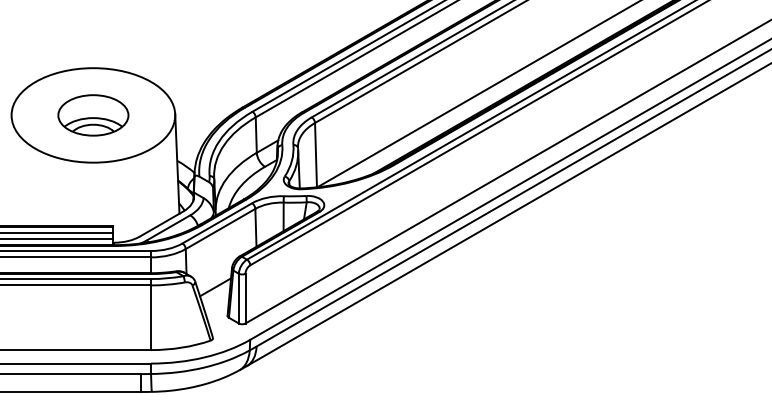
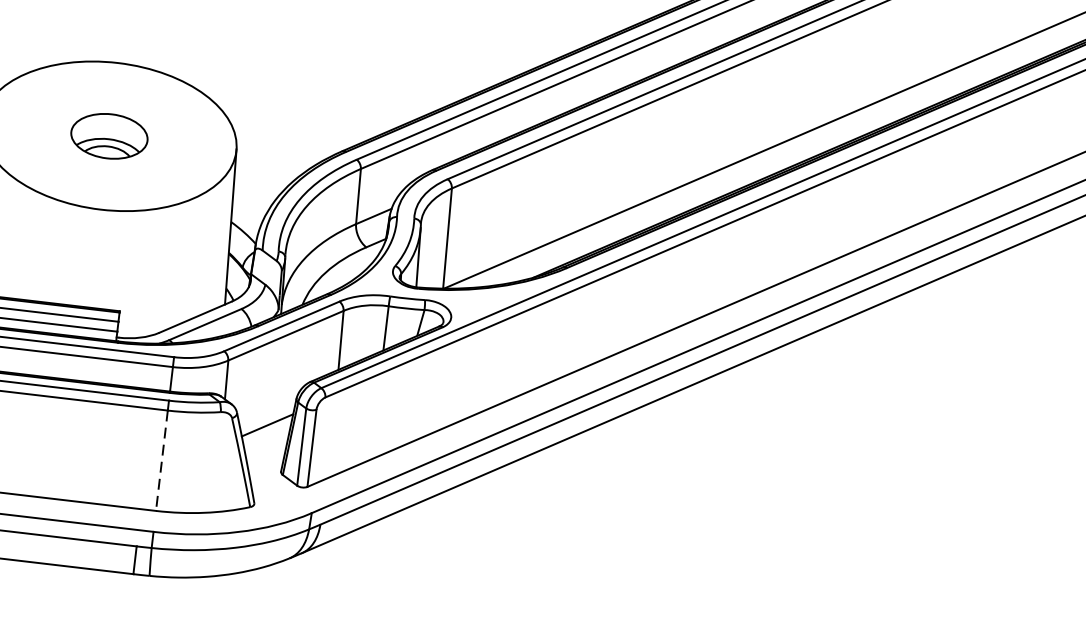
part: (93, 115) -> (109, 136), size x0.7
line: (151, 318) -> (162, 461), solid -> dashed

